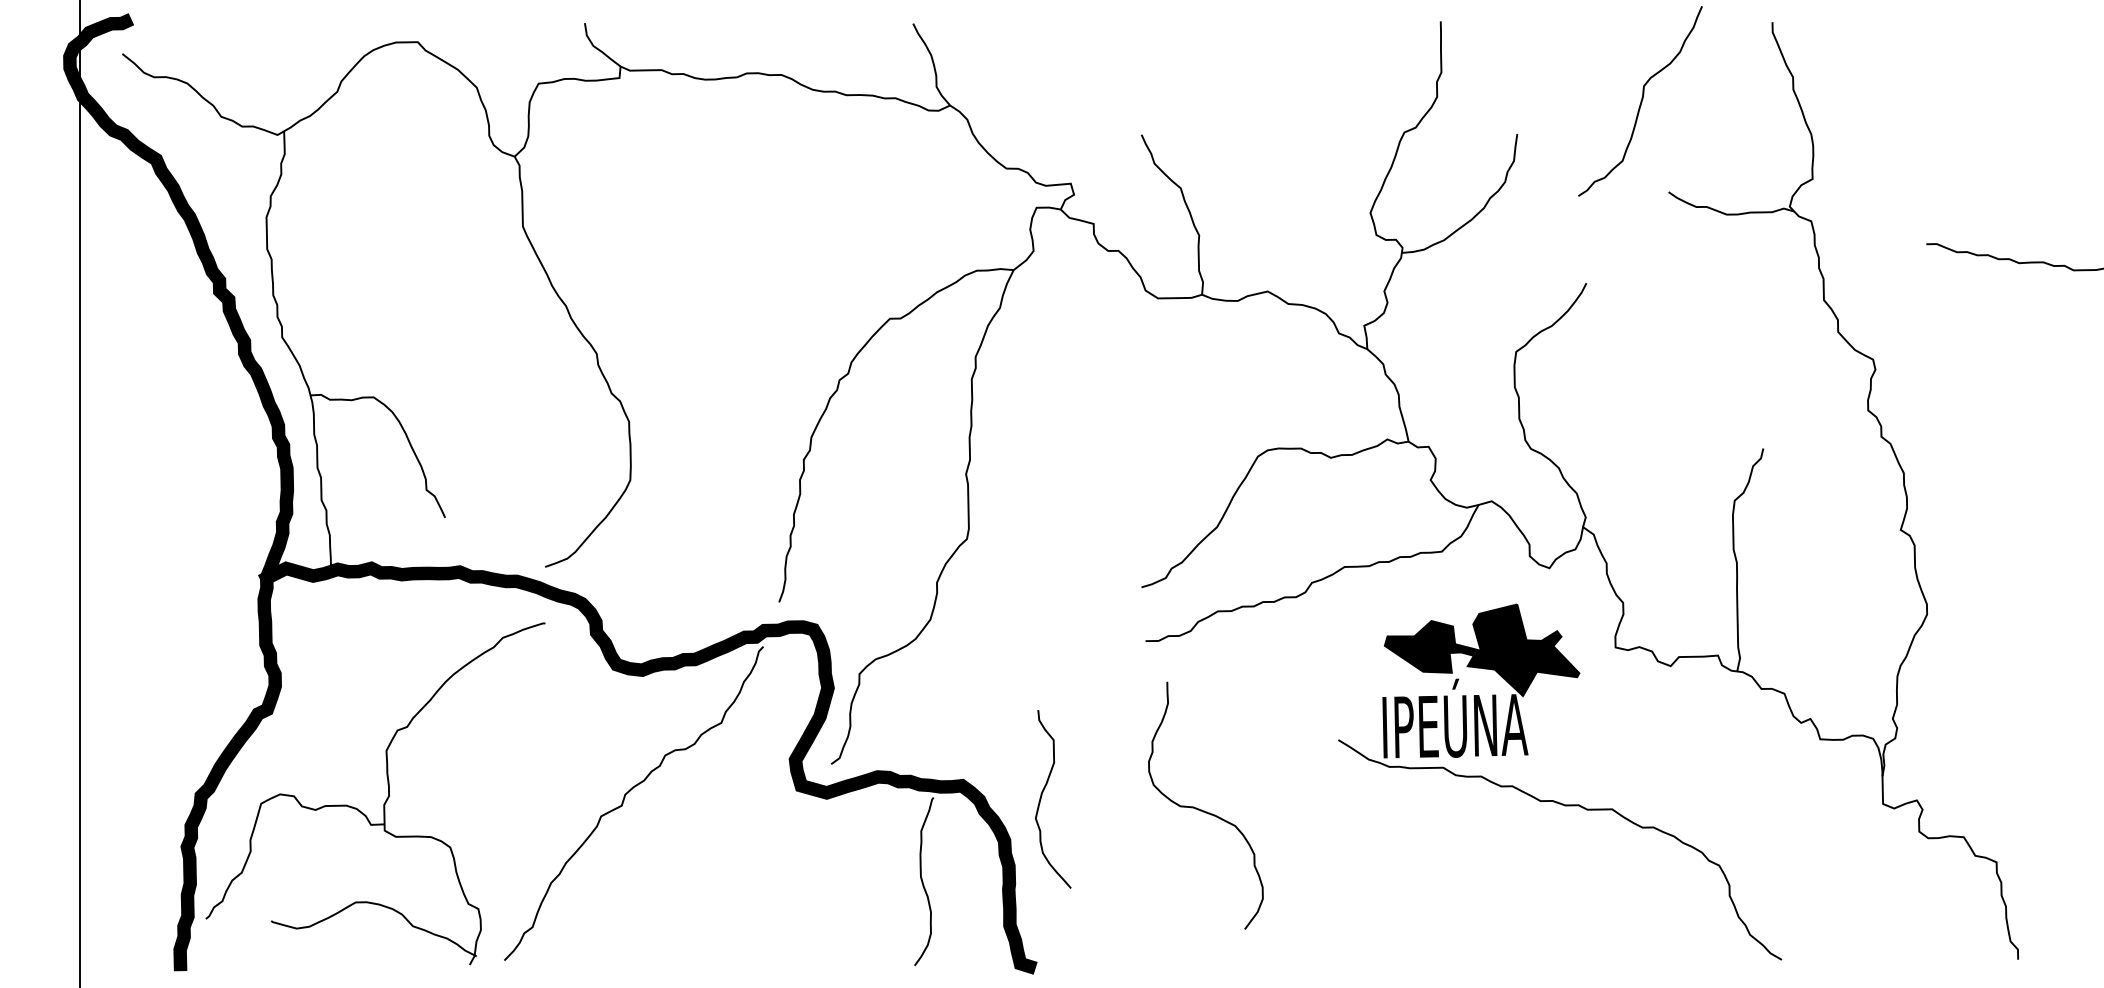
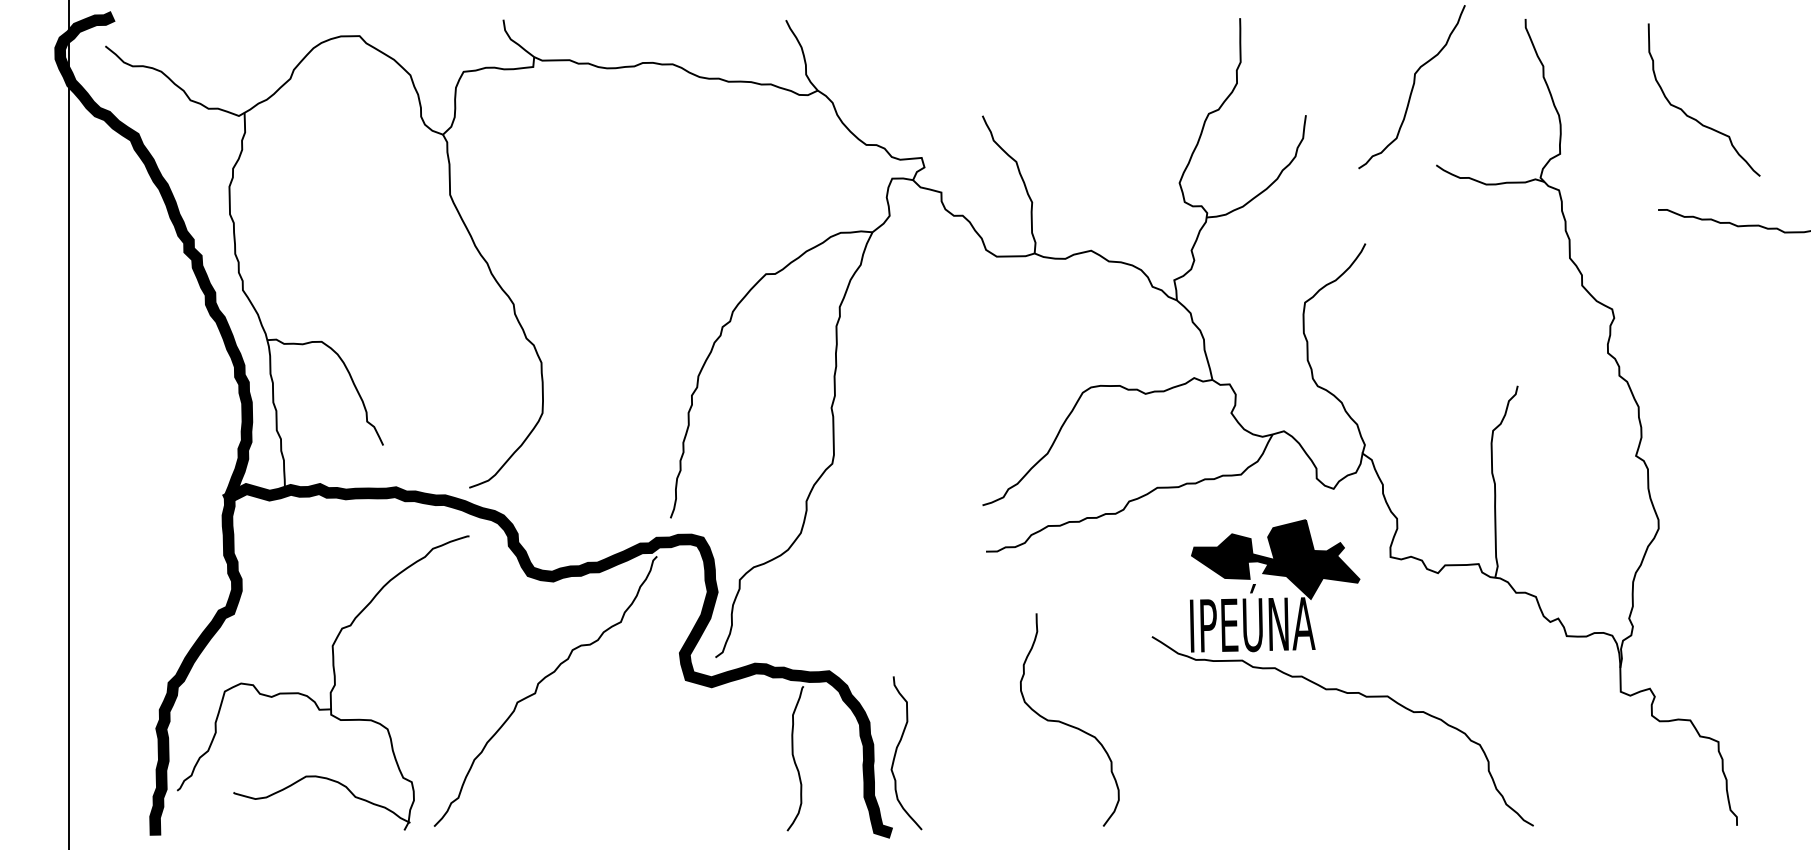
curve: (1968, 137) -> (1694, 118), added
curve: (1042, 795) -> (897, 749), moved
curve: (1204, 810) -> (1068, 724), moved

